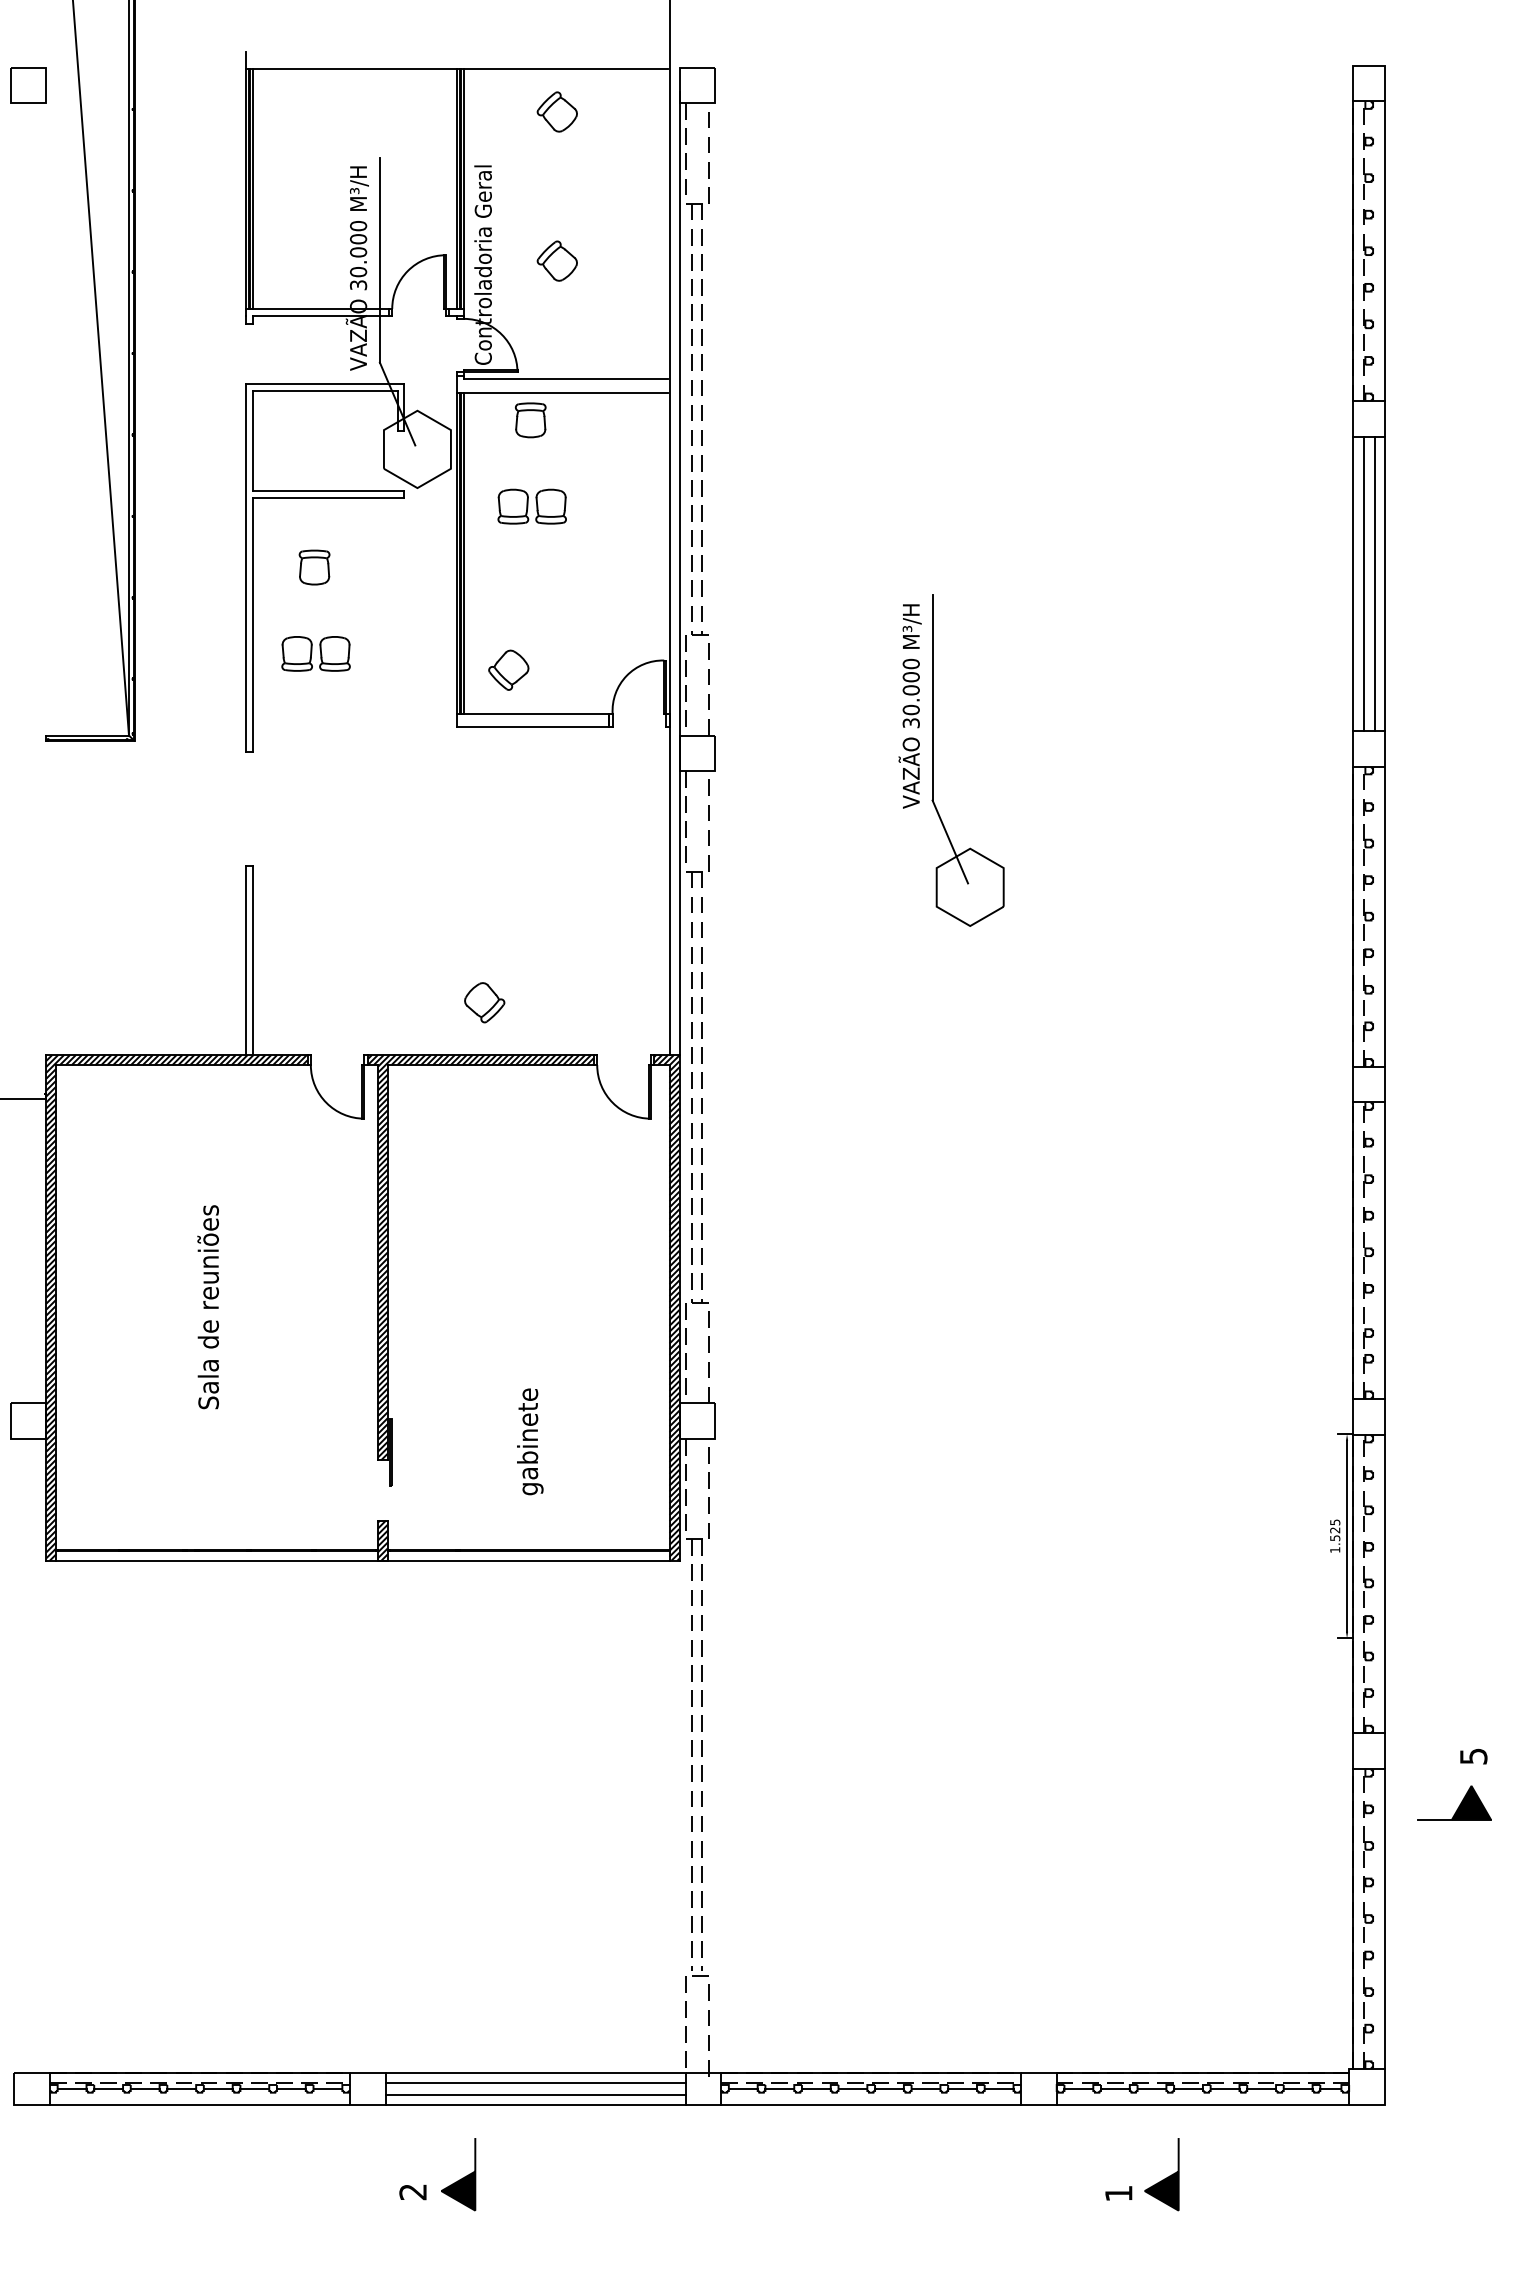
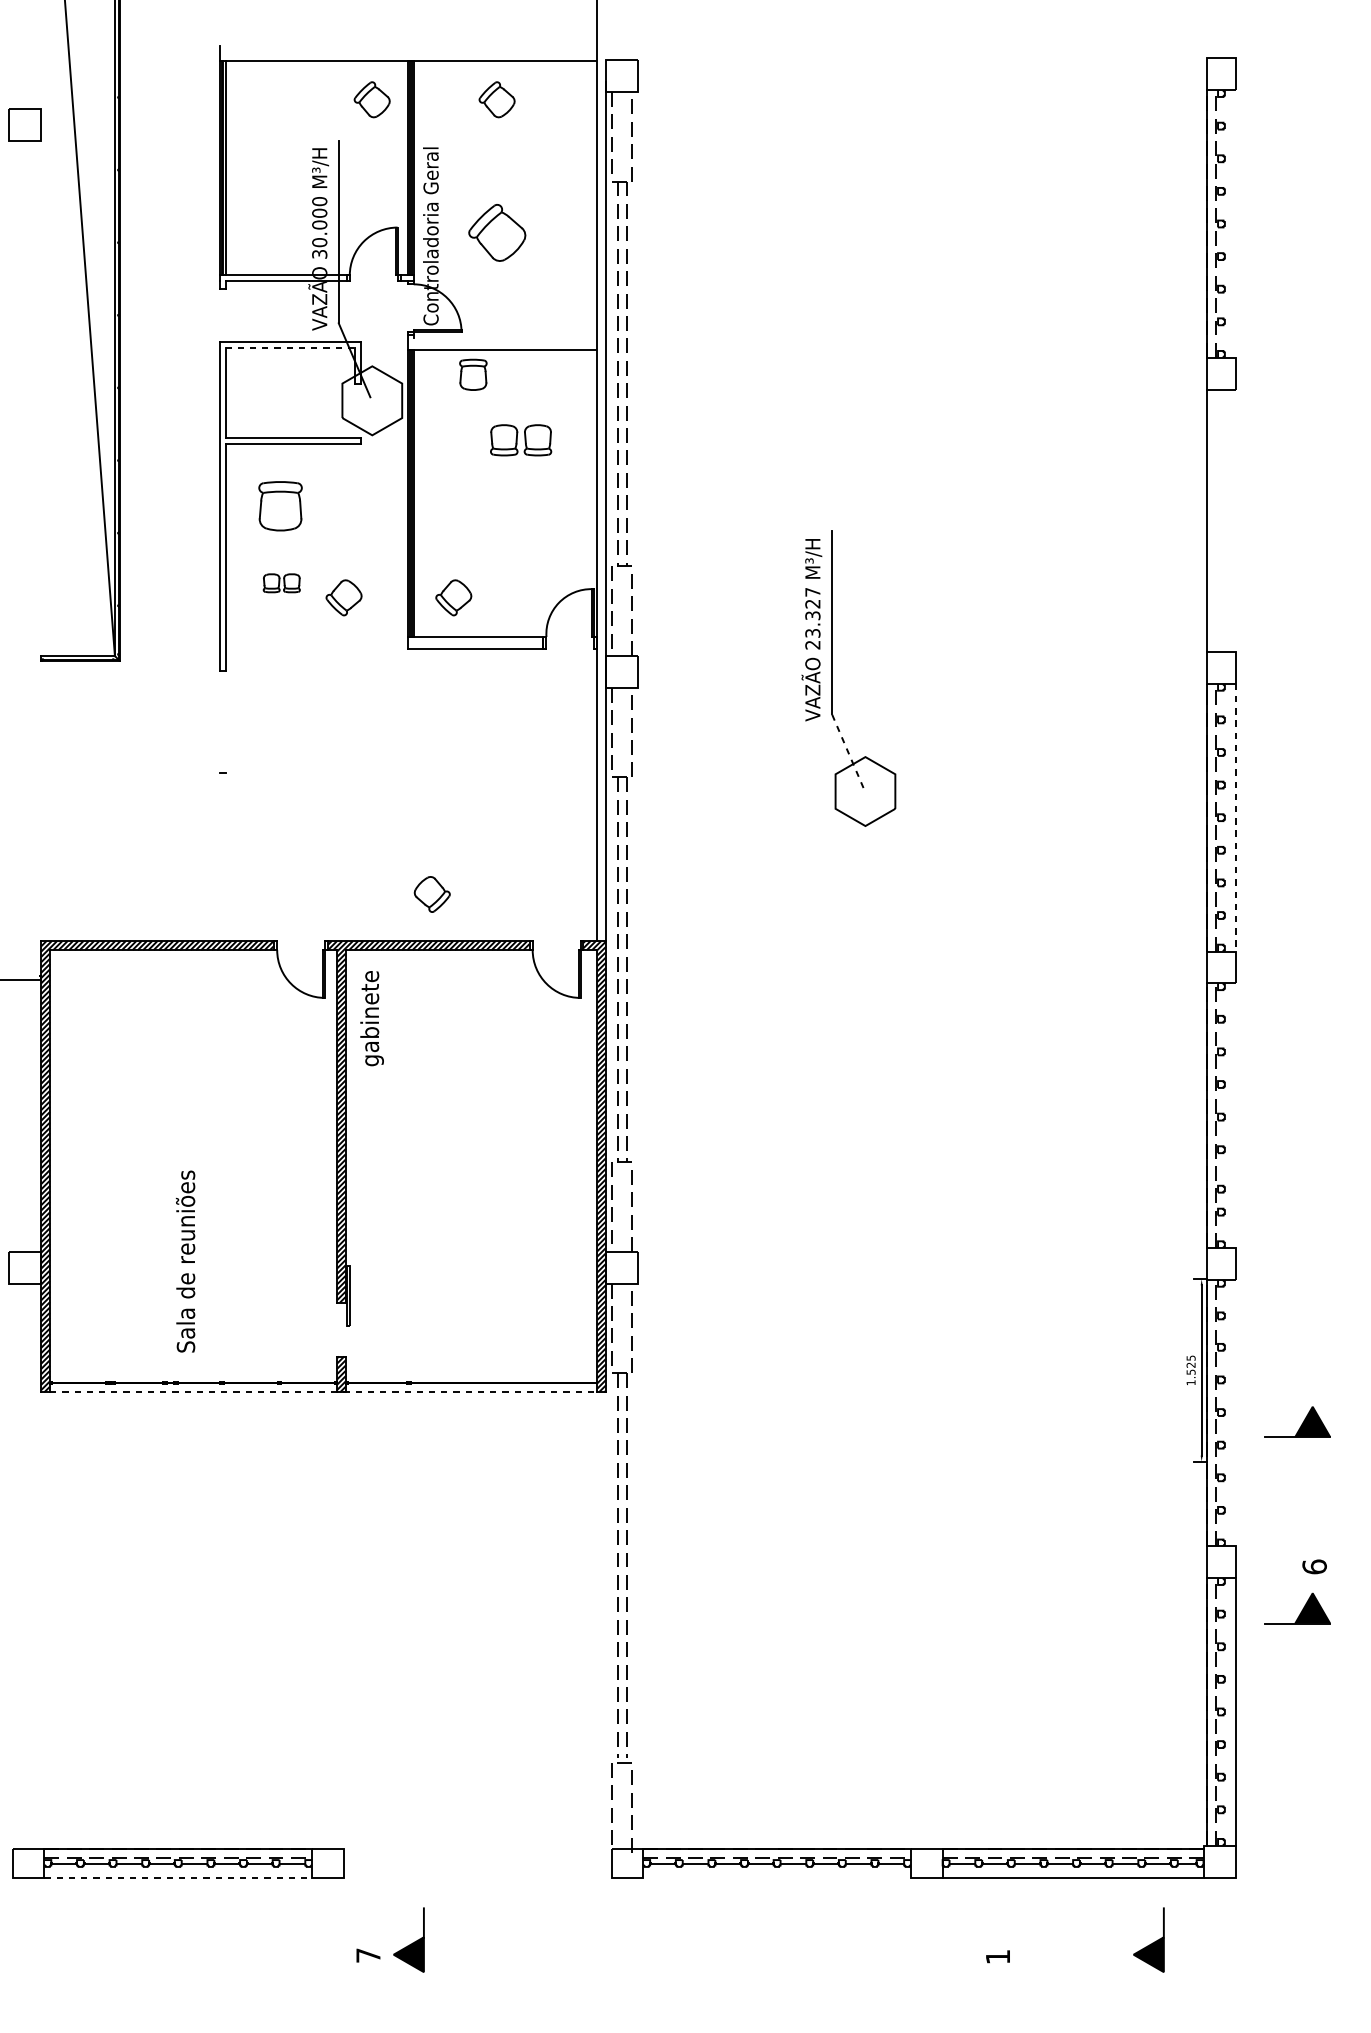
part: (28, 85) -> (25, 125), moved
part: (416, 111) -> (371, 99), added
line: (1384, 251) -> (1235, 224), removed
part: (556, 260) -> (496, 232), size x1.6
line: (565, 379) -> (504, 338), removed
line: (325, 390) -> (290, 348), solid -> dashed
part: (531, 506) -> (520, 440), moved
part: (314, 567) -> (280, 506), size x1.6
line: (1363, 583) -> (1216, 520), removed
line: (1374, 583) -> (1226, 520), removed
line: (1384, 583) -> (1235, 520), removed
part: (315, 653) -> (281, 582), size x0.6
part: (385, 669) -> (343, 597), added
text: (910, 693) -> (812, 618), 30.000 -> 23.327
line: (950, 841) -> (847, 750), solid -> dashed
line: (1384, 917) -> (1235, 818), solid -> dashed
line: (246, 960) -> (219, 856), removed
line: (252, 960) -> (225, 856), removed
line: (1384, 1250) -> (1235, 1115), removed
text: (207, 1307) -> (184, 1261), moved
text: (530, 1441) -> (372, 1018), moved
line: (362, 1560) -> (323, 1392), solid -> dashed
line: (1384, 1583) -> (1235, 1412), removed
part: (1454, 1593) -> (1297, 1421), added
text: (1473, 1756) -> (1314, 1566), 5 -> 6
line: (535, 2073) -> (477, 1849), removed
line: (535, 2083) -> (477, 1858), removed
line: (535, 2094) -> (477, 1868), removed
line: (199, 2104) -> (177, 1877), solid -> dashed
line: (535, 2104) -> (477, 1877), removed
line: (871, 2104) -> (777, 1877), removed
part: (1161, 2174) -> (1148, 1939), moved
text: (412, 2192) -> (367, 1955), 2 -> 7

